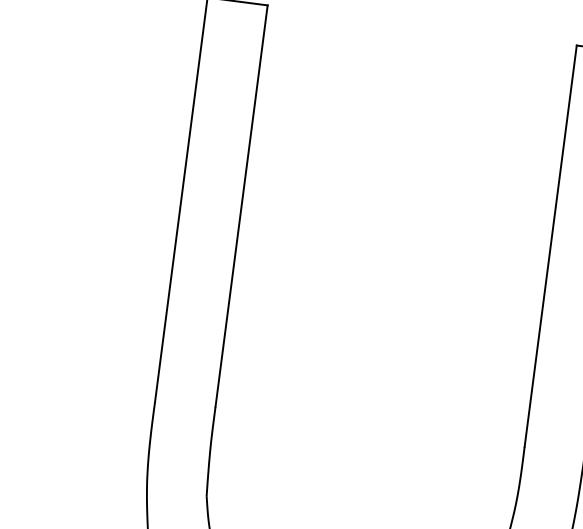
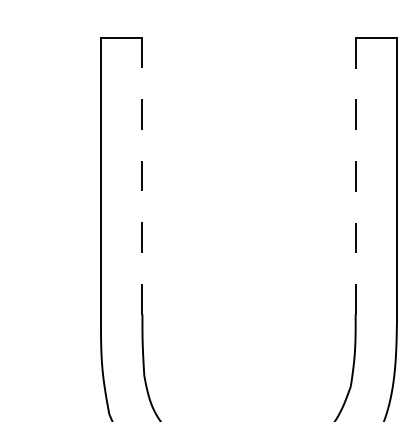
line: (241, 205) -> (142, 175), solid -> dashed
line: (550, 246) -> (355, 176), solid -> dashed

